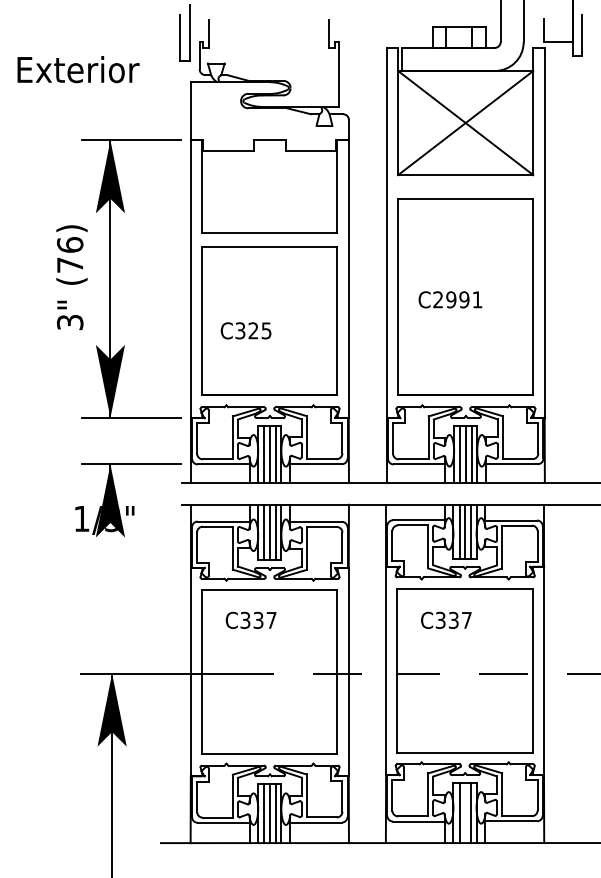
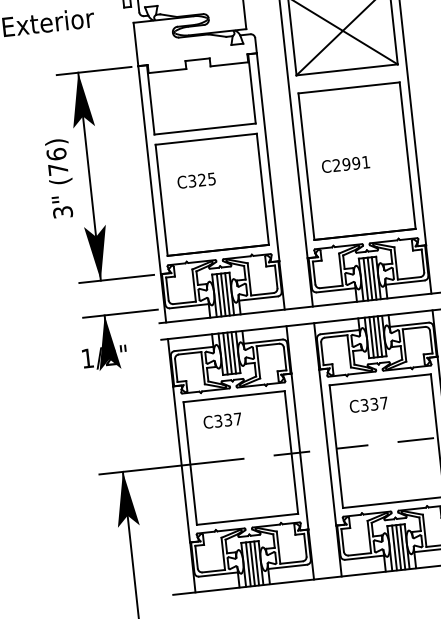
text: (245, 330) -> (196, 180), moved
text: (112, 520) -> (110, 357), 1/3" -> 1/2"
line: (465, 812) -> (398, 547), added

